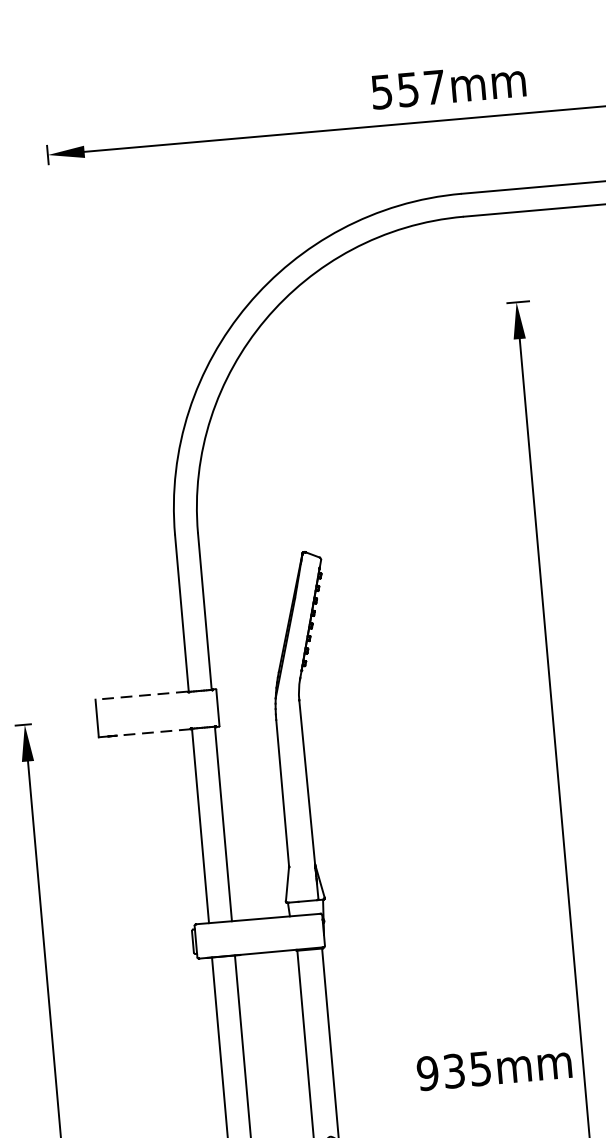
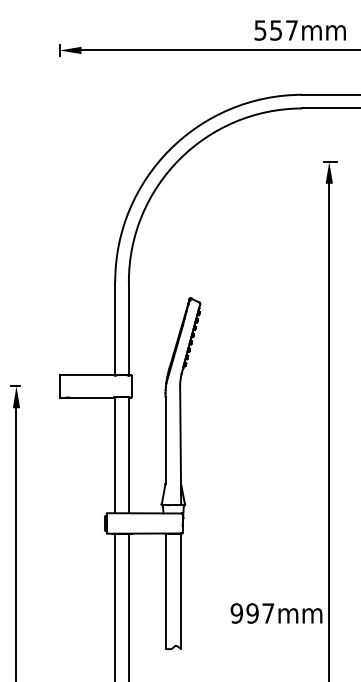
line: (140, 696) -> (86, 375), dashed -> solid
line: (152, 732) -> (91, 397), dashed -> solid
text: (467, 1070) -> (260, 613), 935mm -> 997mm

